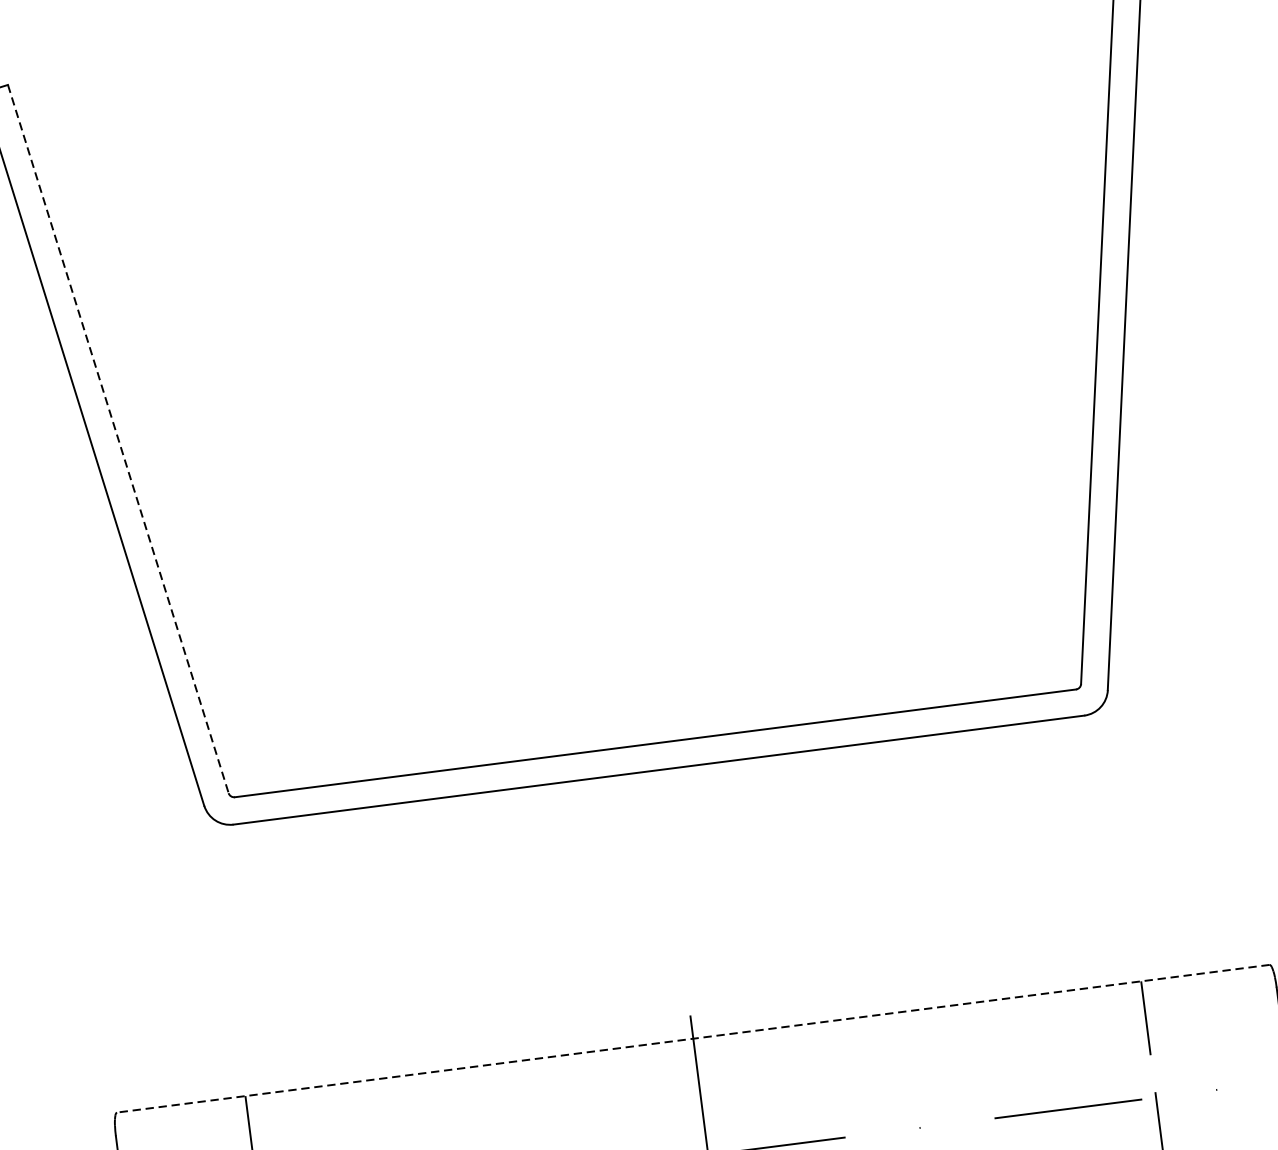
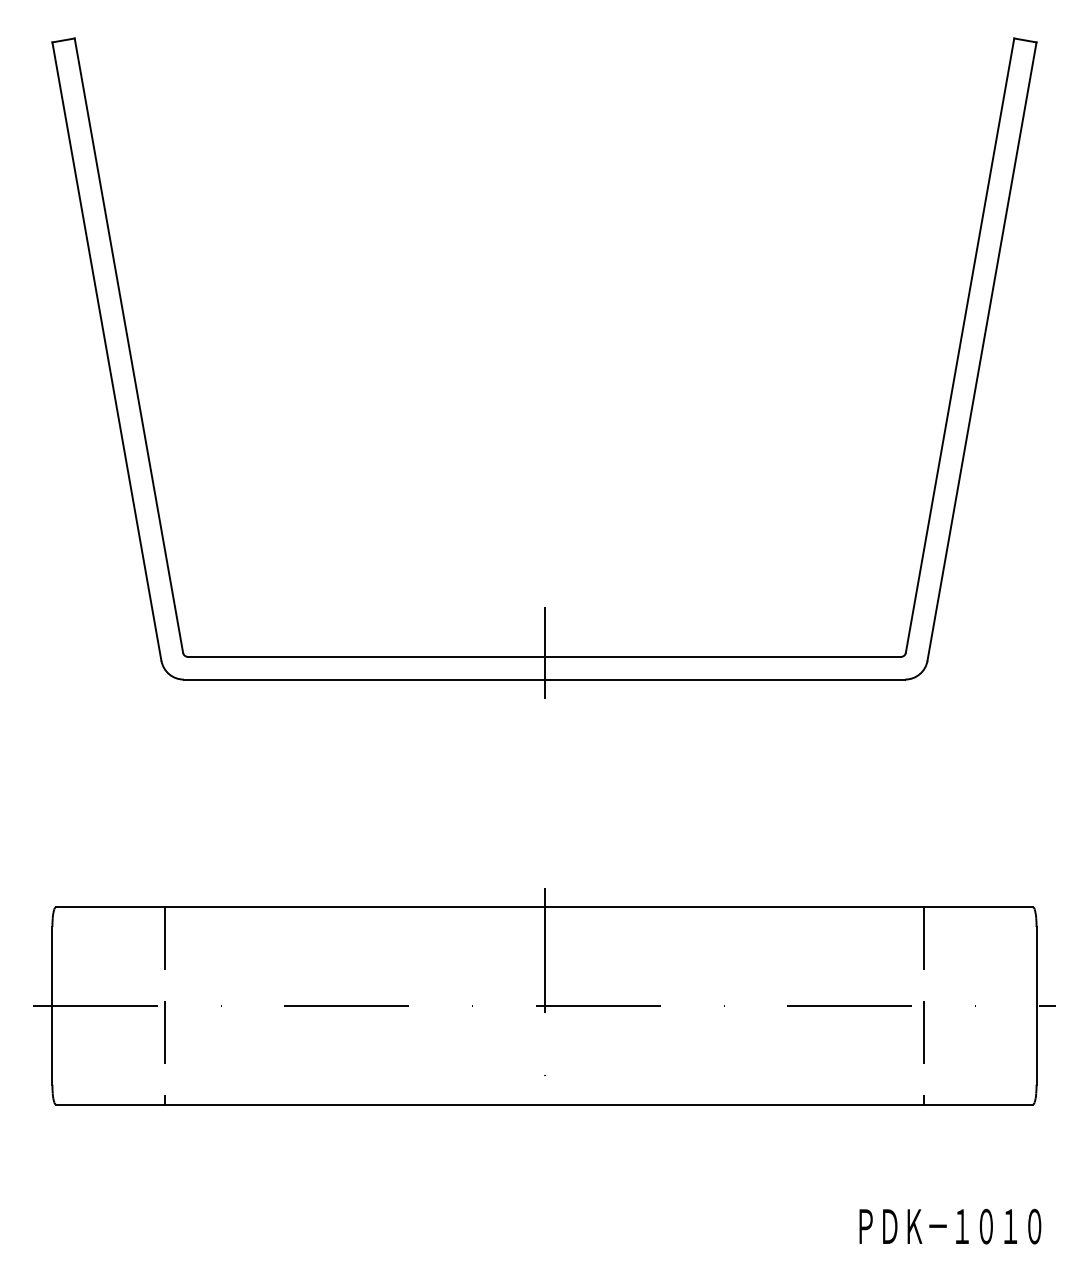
line: (117, 438) -> (128, 345), dashed -> solid
line: (654, 739) -> (544, 653), added
line: (693, 1038) -> (544, 907), dashed -> solid

